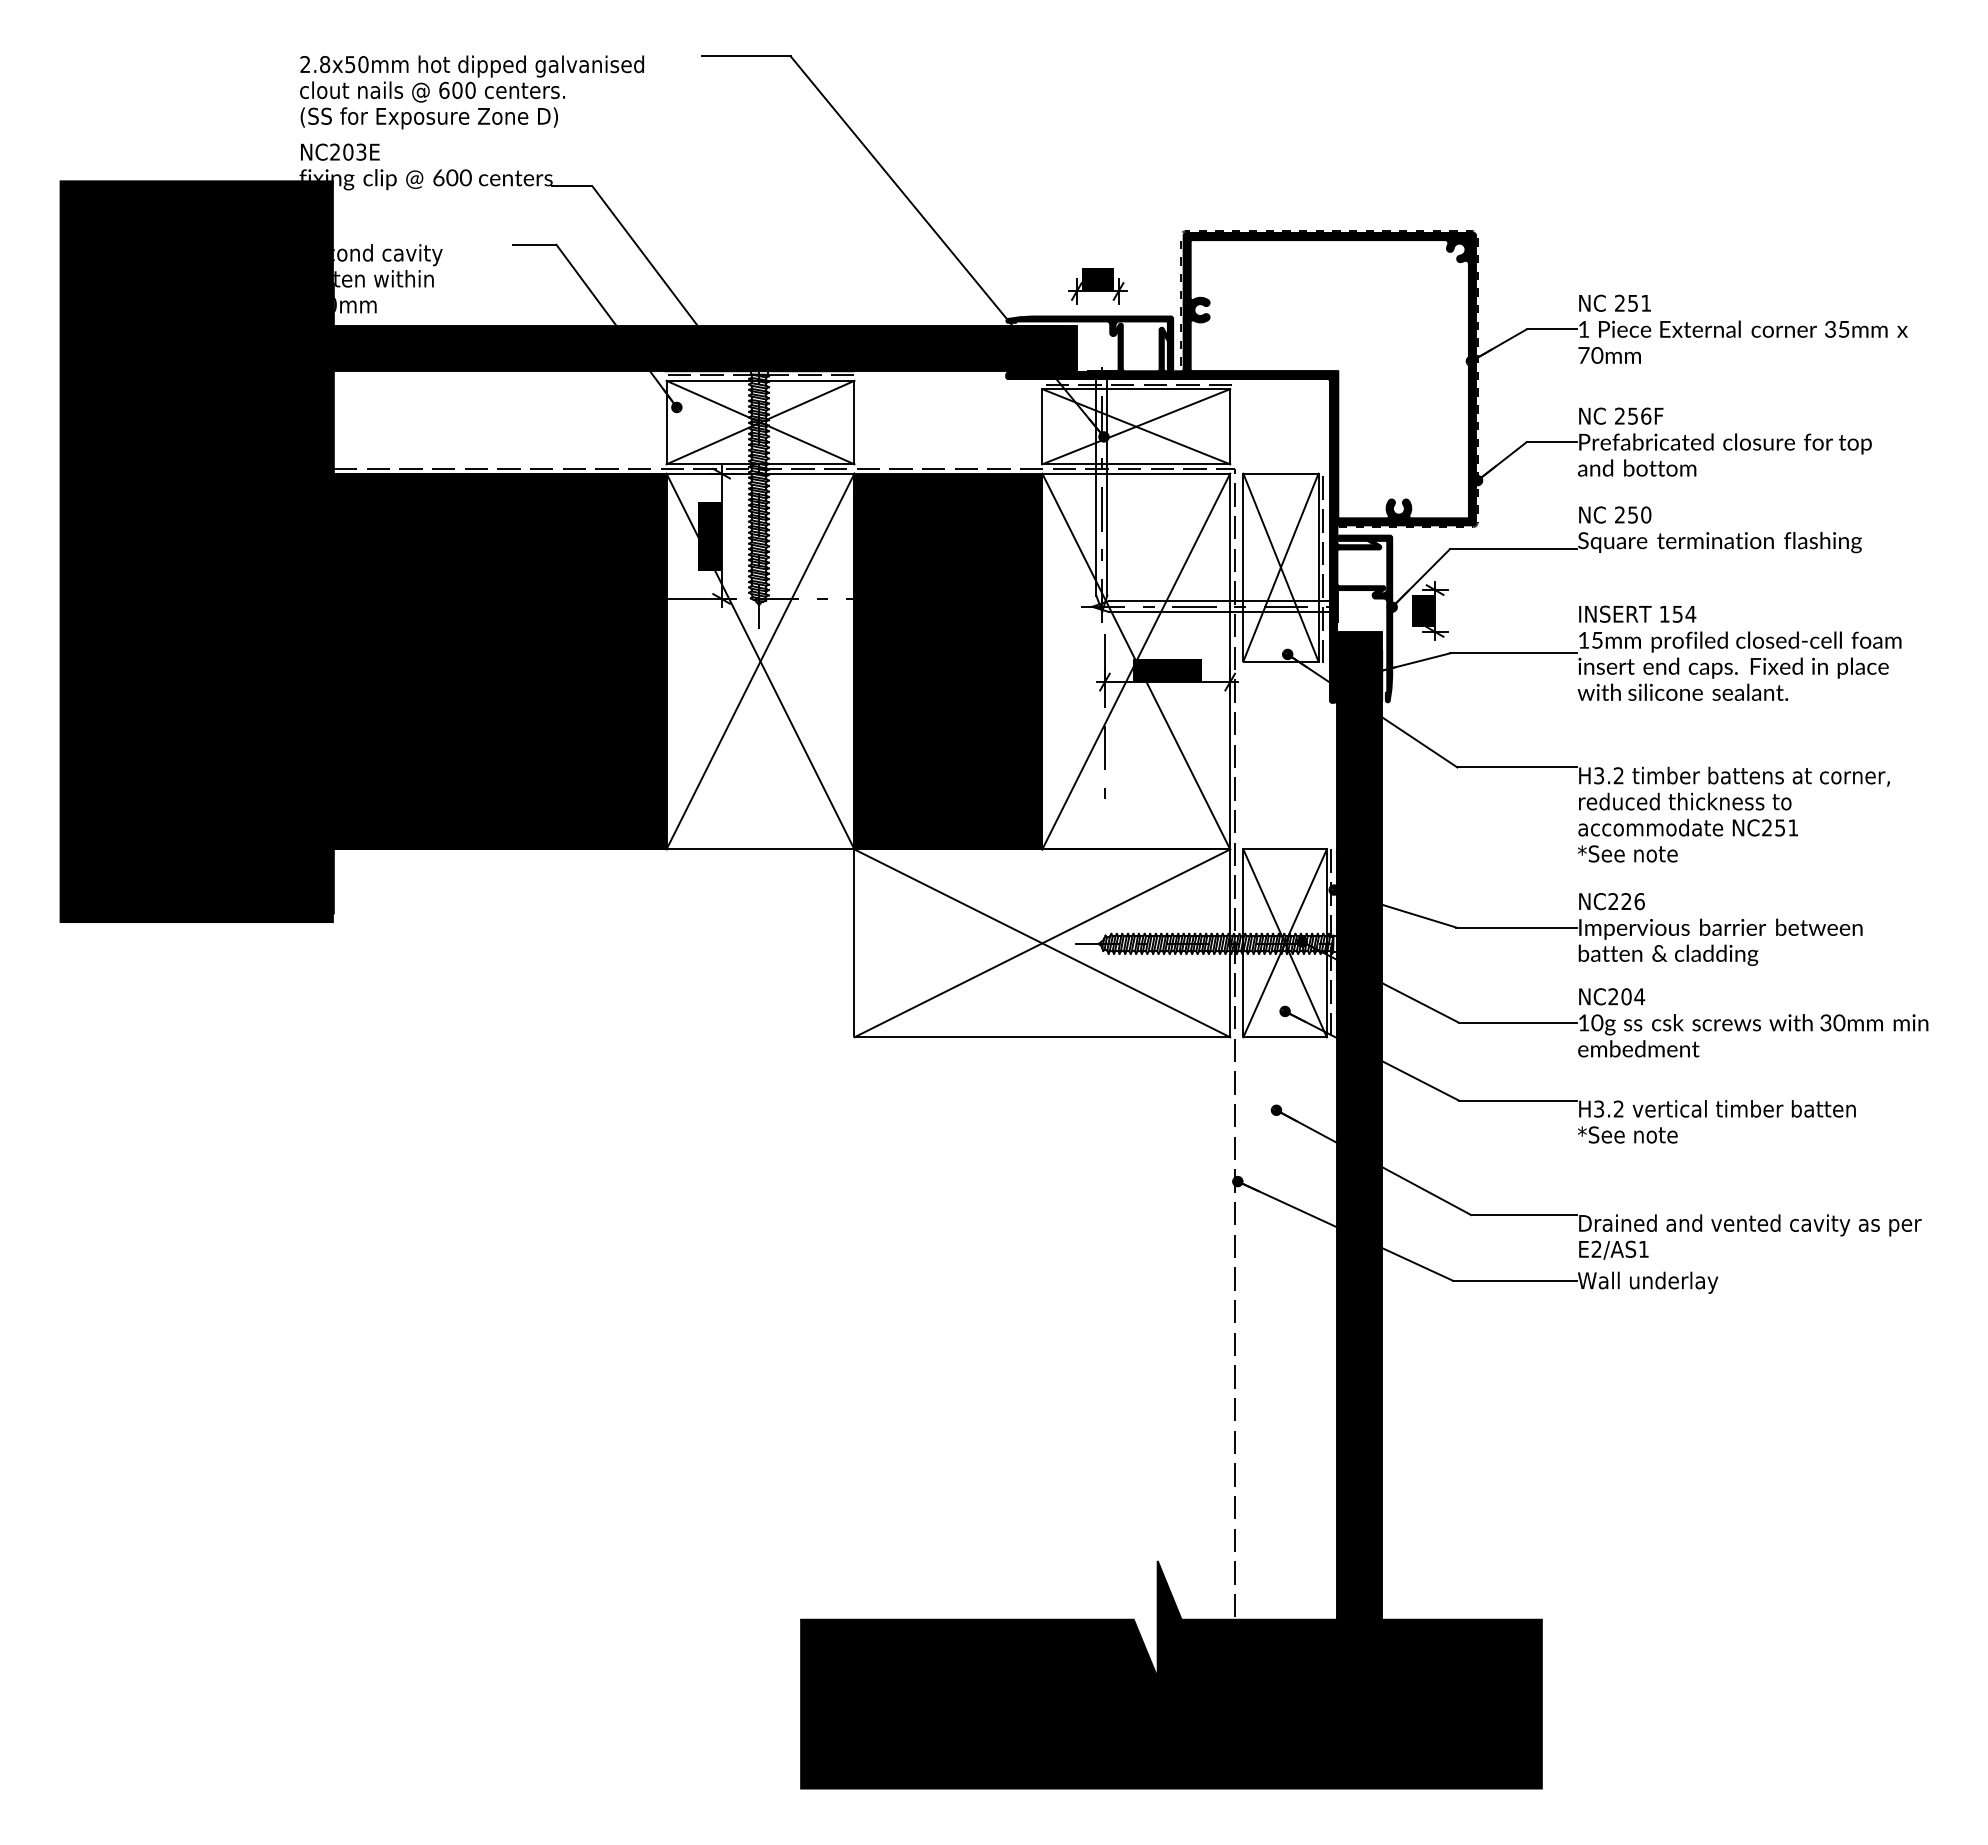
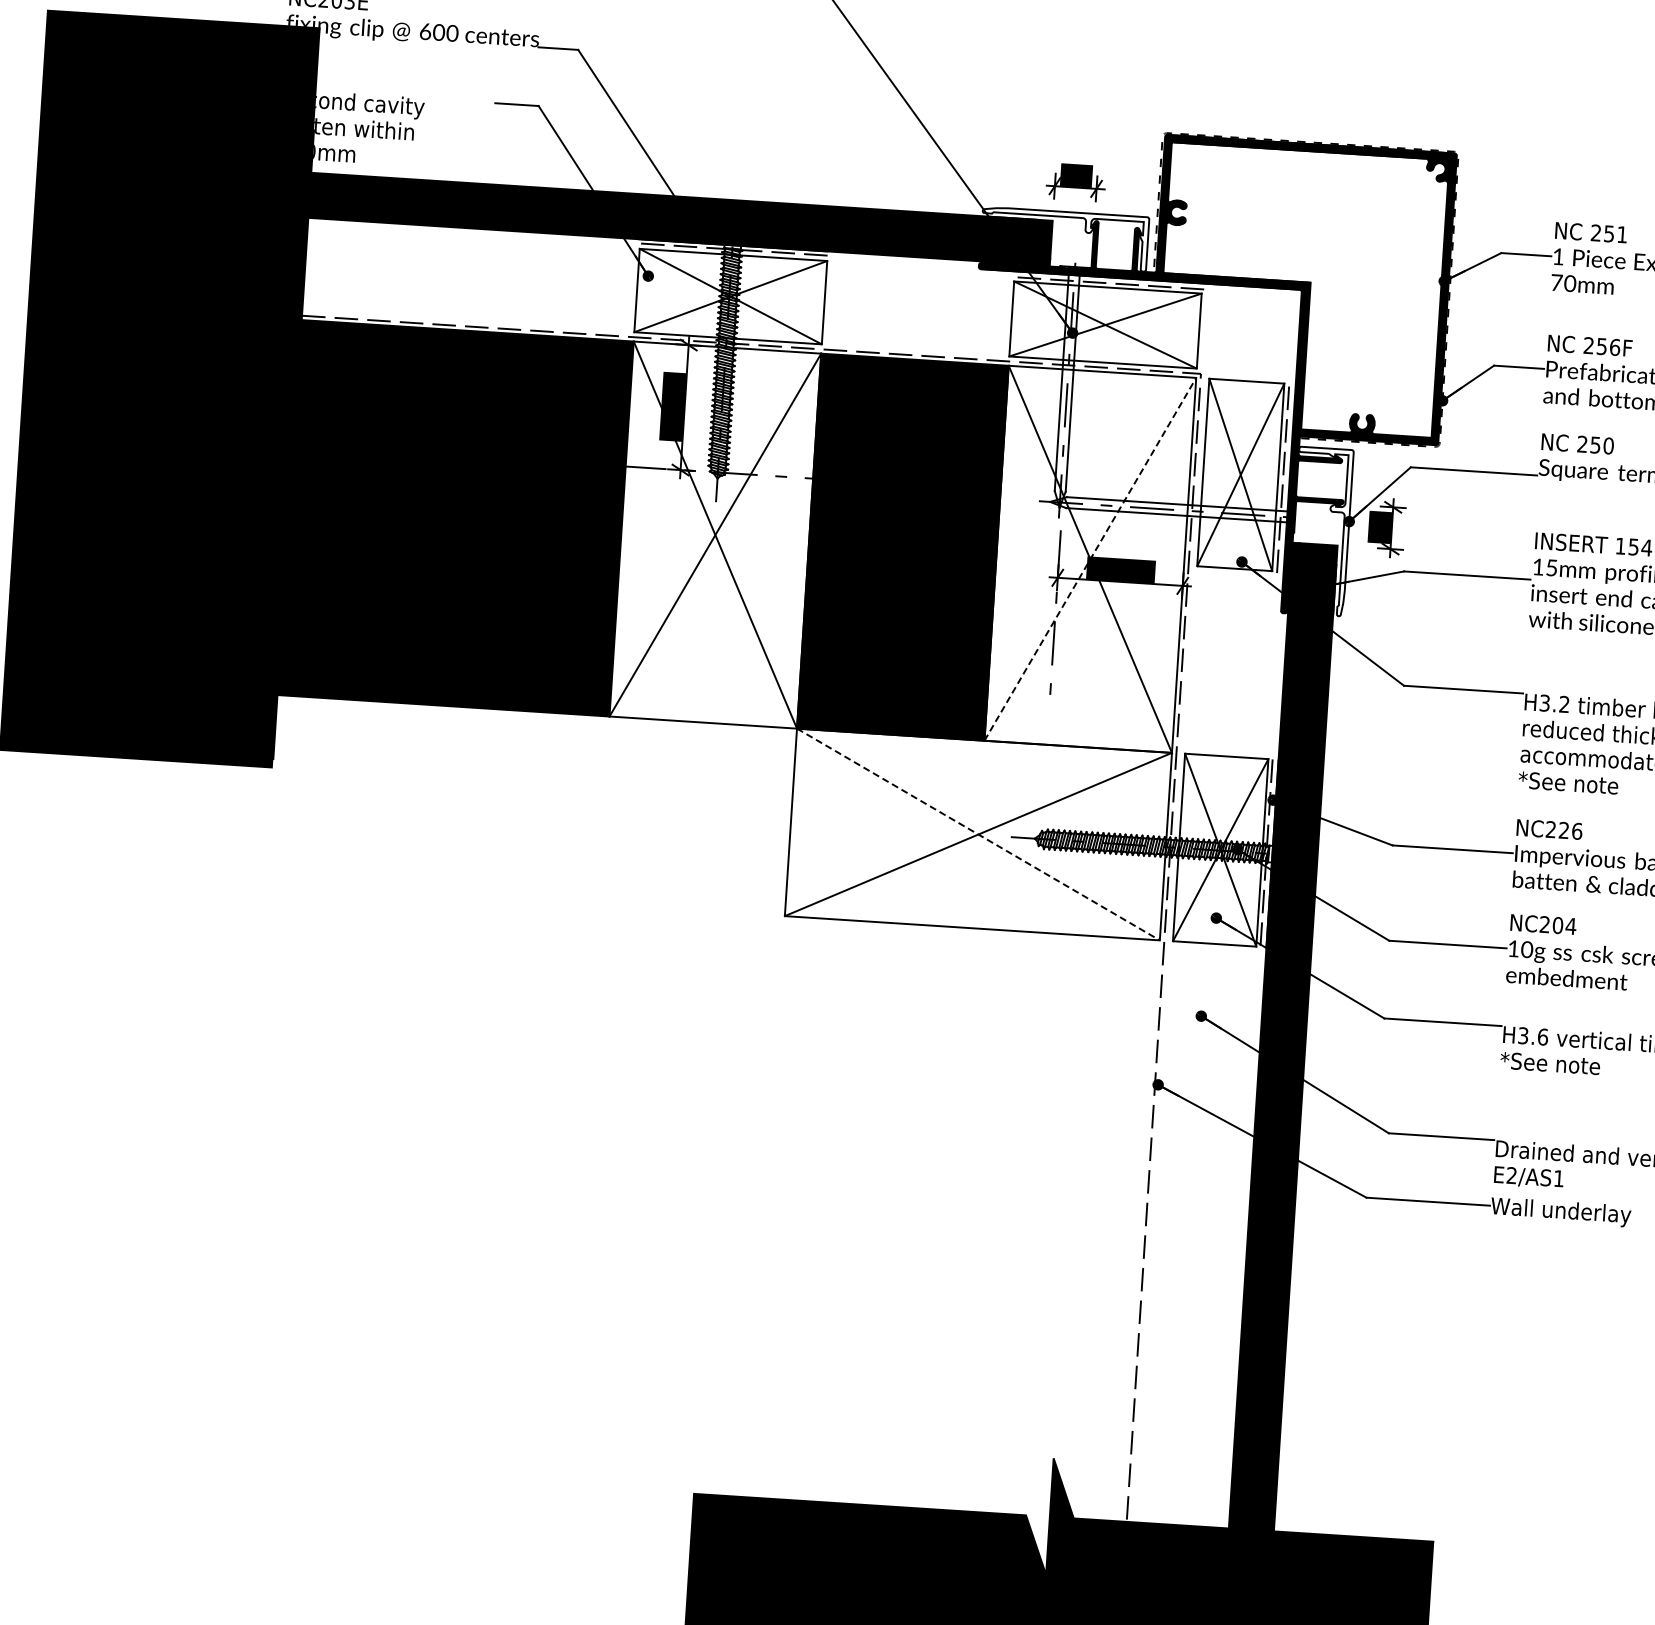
fill: (1089, 343) -> (1064, 238), removed
fill: (1364, 618) -> (1320, 531), removed
line: (1136, 661) -> (1090, 559), solid -> dashed
line: (1042, 943) -> (978, 834), solid -> dashed
text: (1618, 1108) -> (1542, 1036), H3.2 -> H3.6

